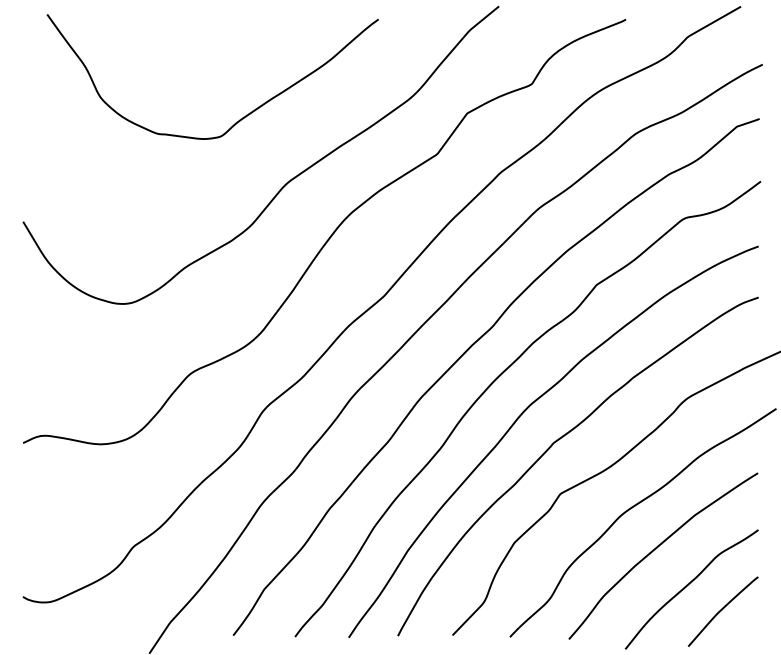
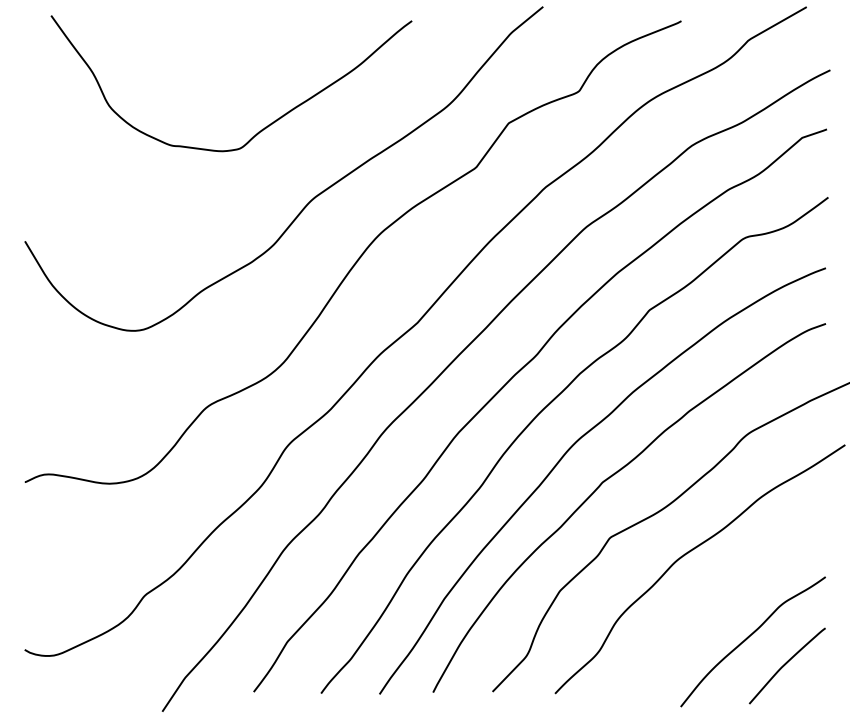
curve: (657, 548) -> (715, 597), removed

